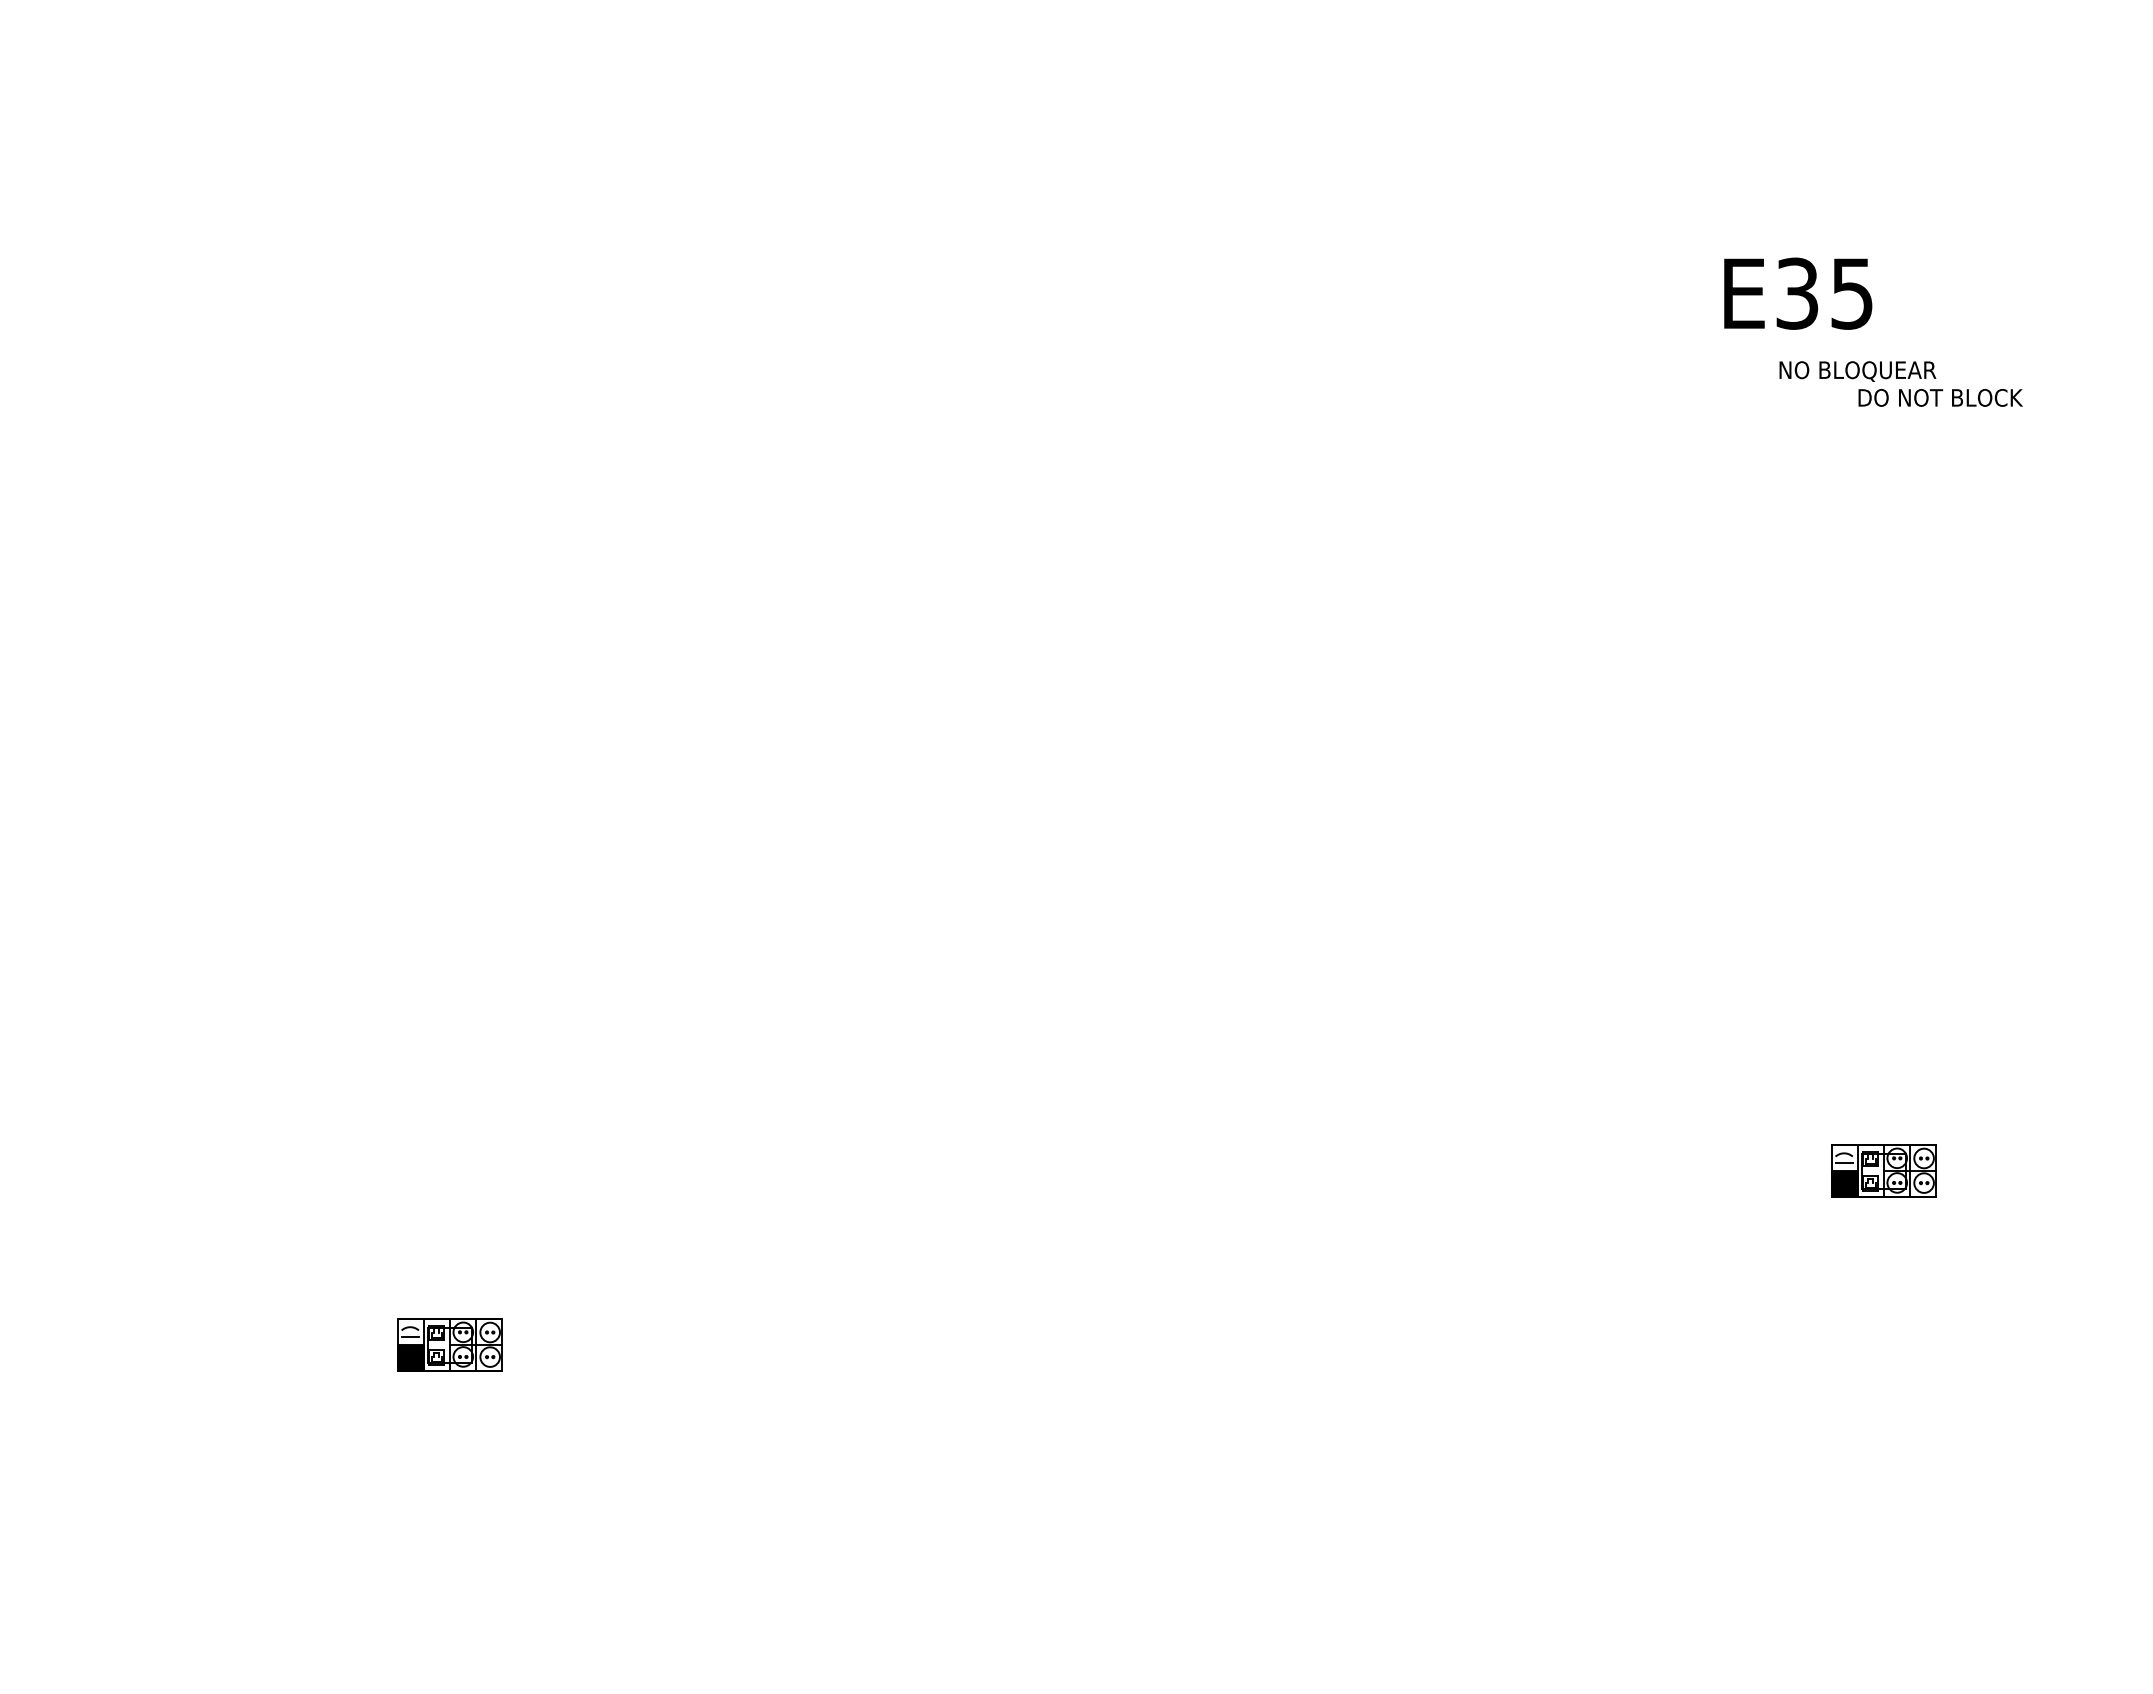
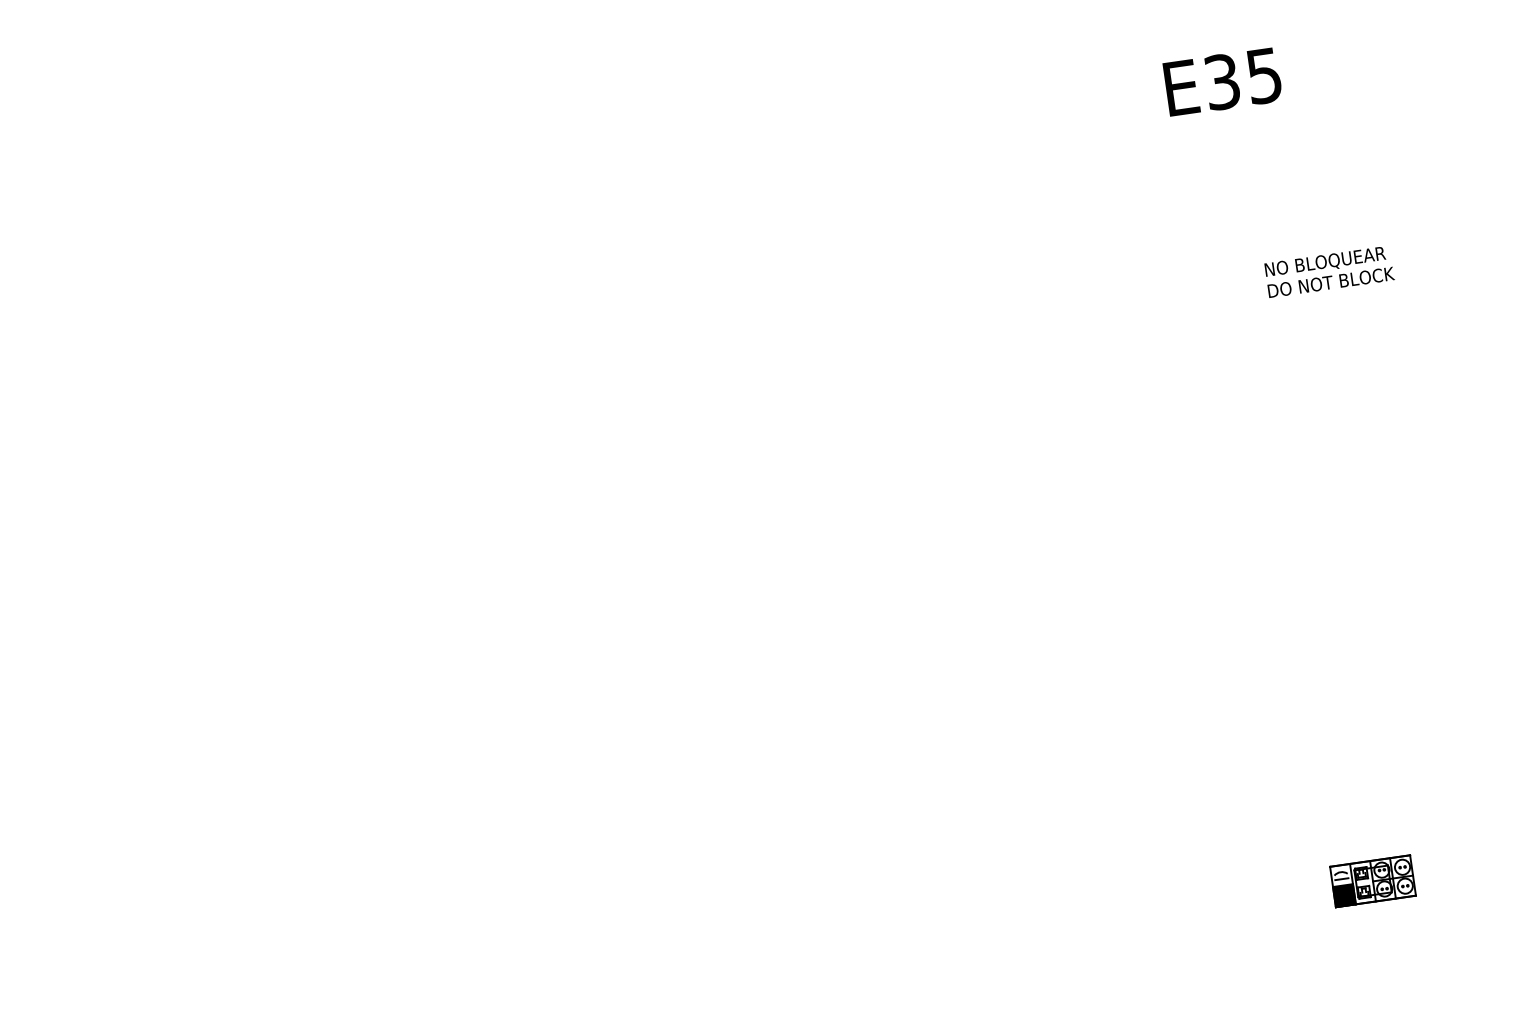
text: (1798, 293) -> (1223, 81), moved
text: (1857, 371) -> (1325, 262), moved

